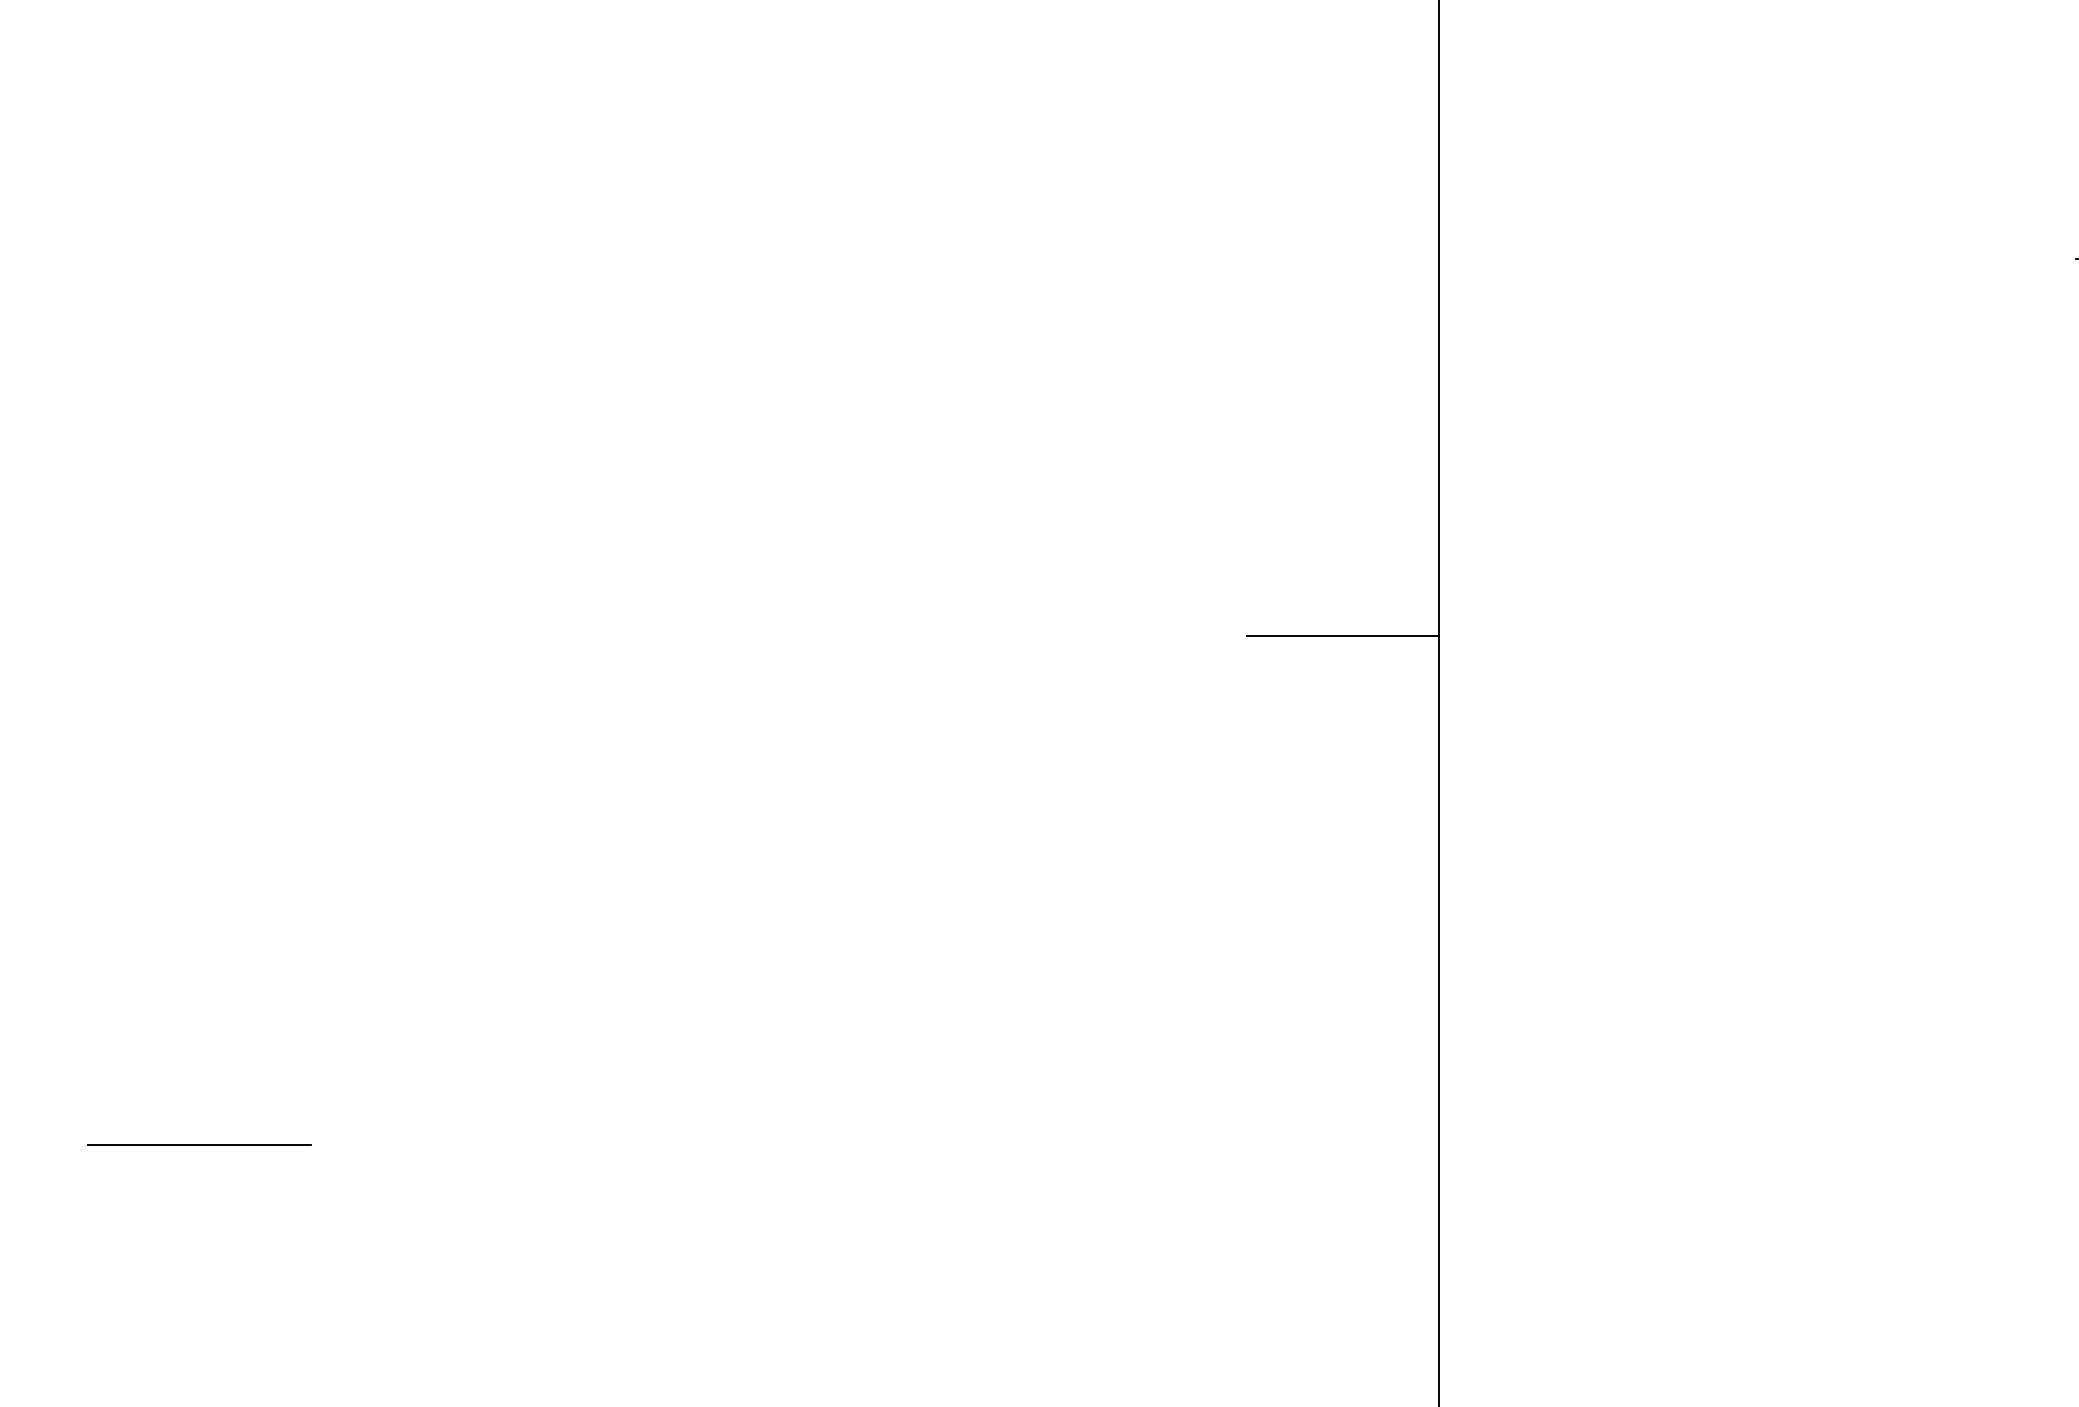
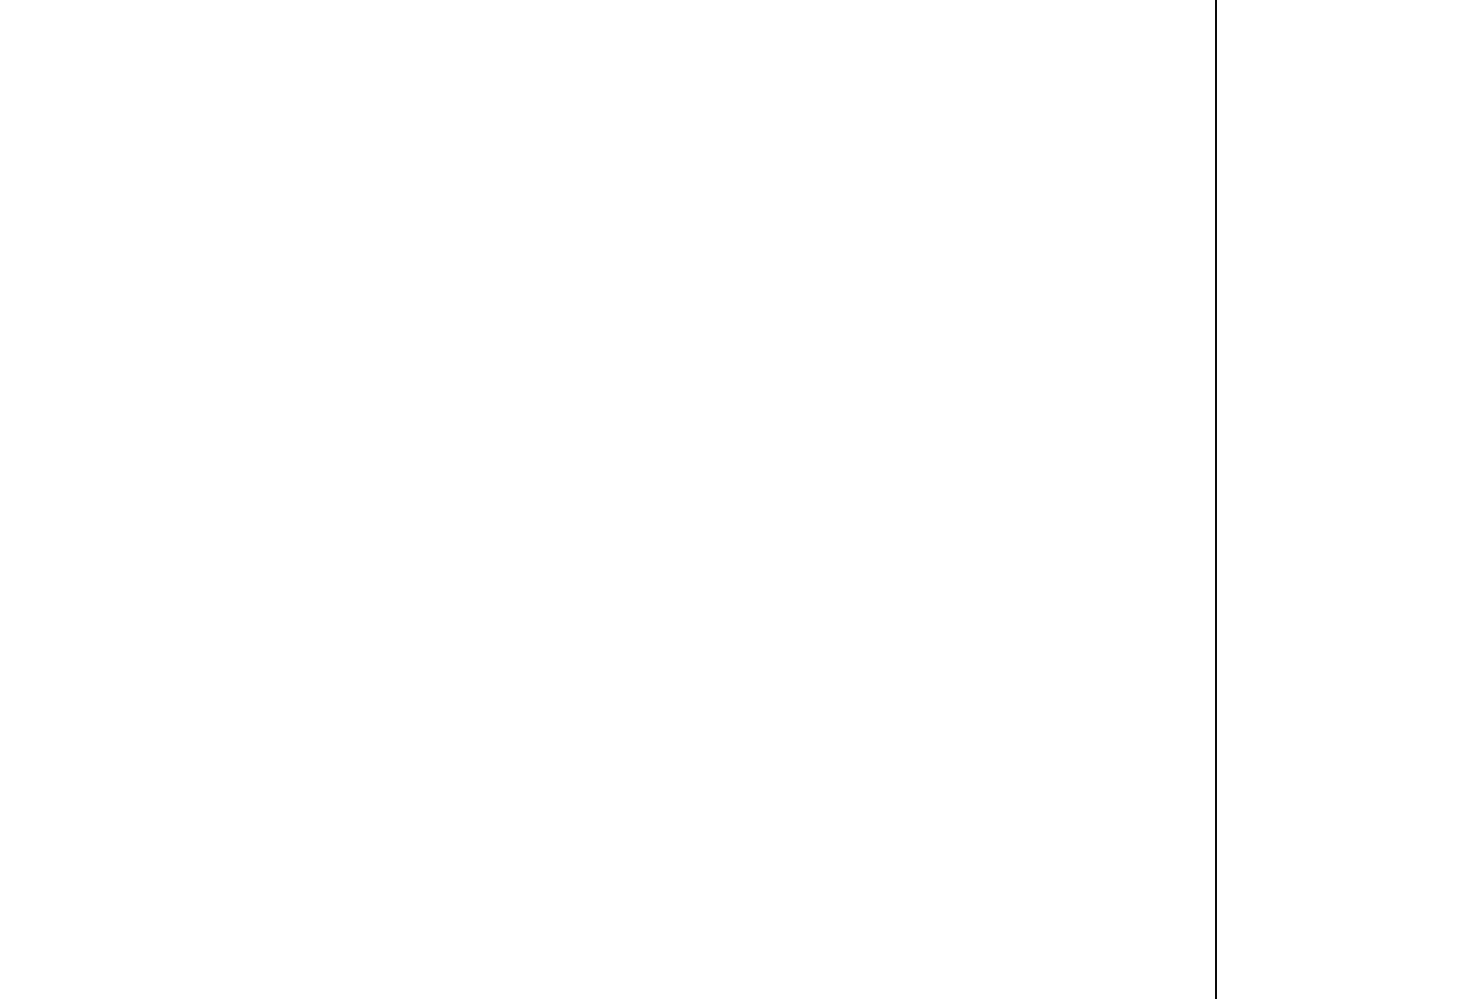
line: (1342, 635) -> (1141, 379), removed
line: (199, 1144) -> (253, 774), removed

